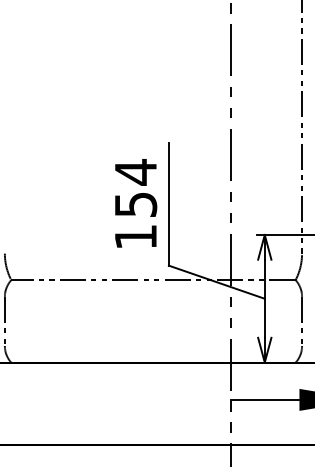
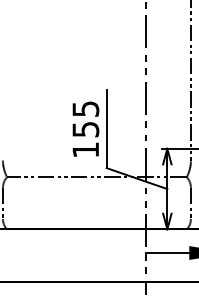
text: (135, 171) -> (85, 108), 154 -> 155

